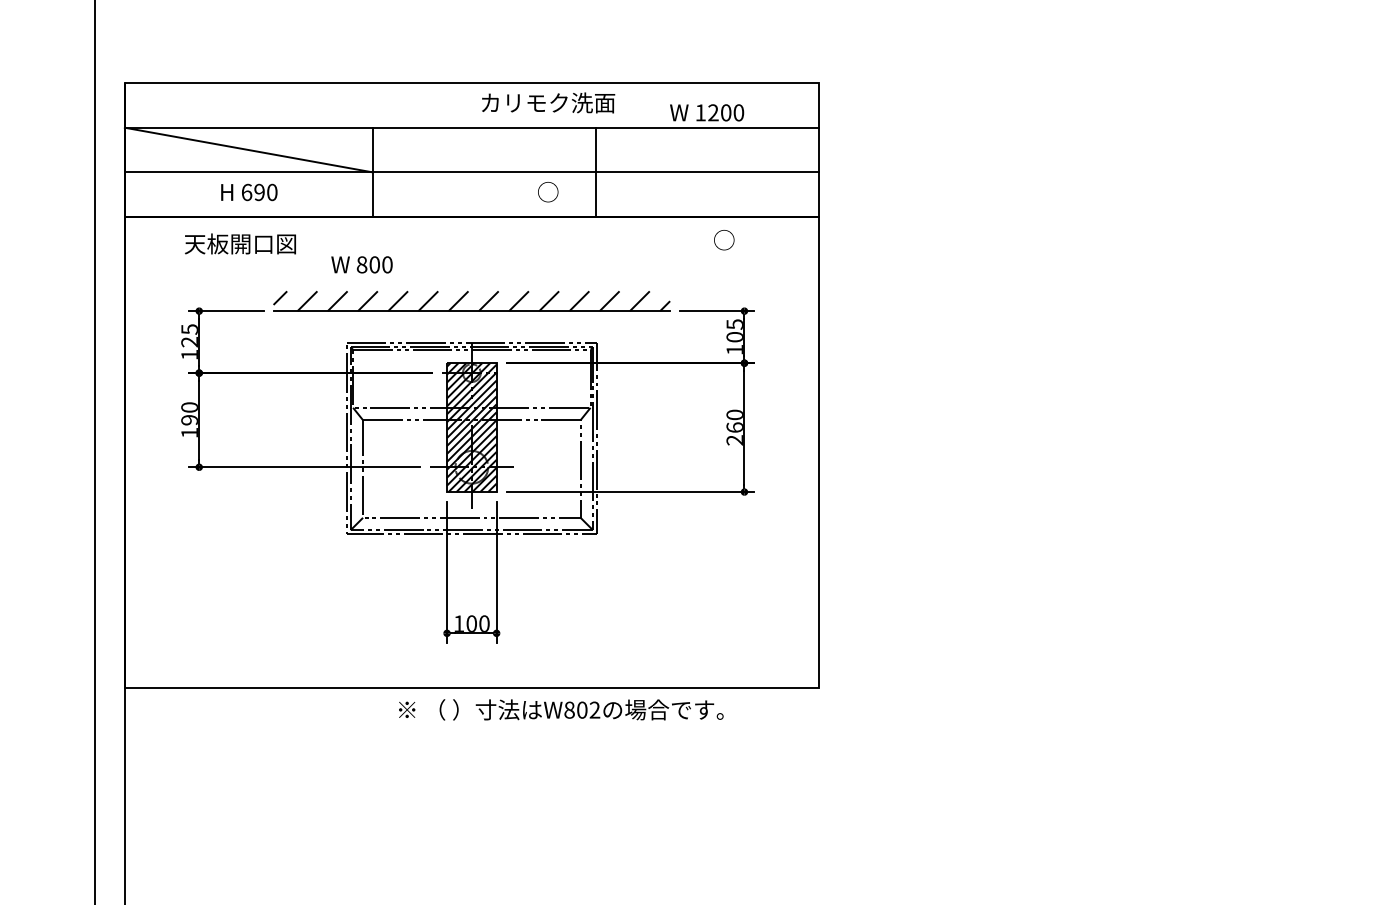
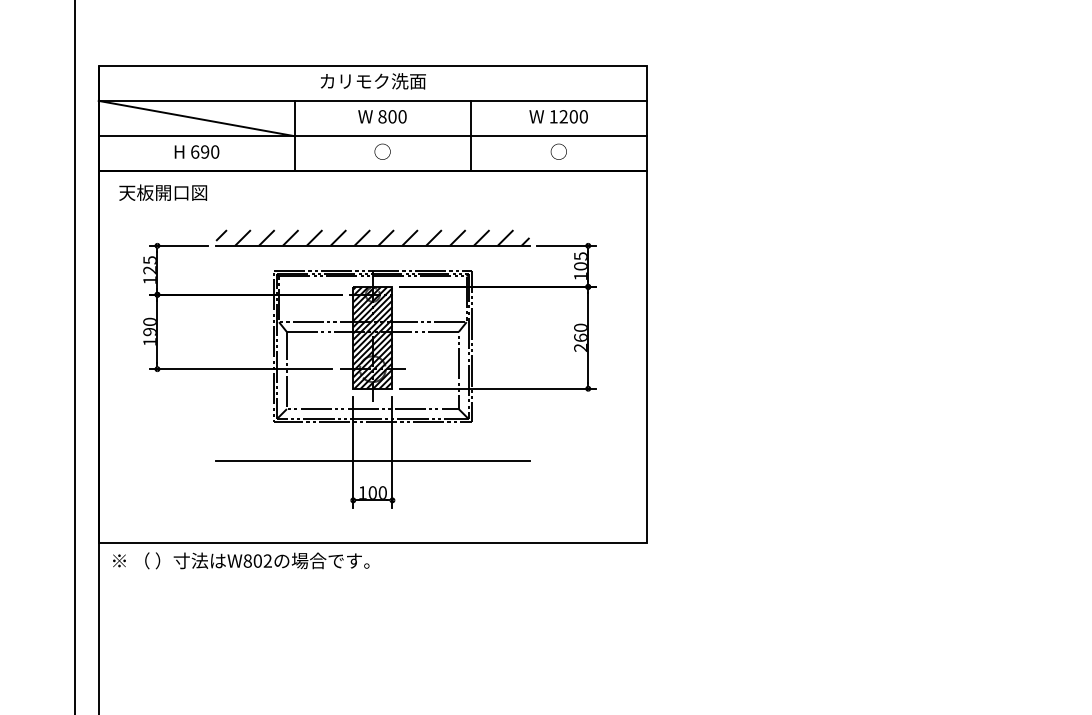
text: (548, 102) -> (373, 80), moved
text: (707, 112) -> (559, 116), moved
text: (548, 192) -> (382, 152), moved
text: (724, 240) -> (559, 152), moved
text: (240, 243) -> (163, 192), moved
text: (361, 264) -> (382, 116), moved
line: (471, 583) -> (372, 461), added
text: (561, 709) -> (241, 560), moved

